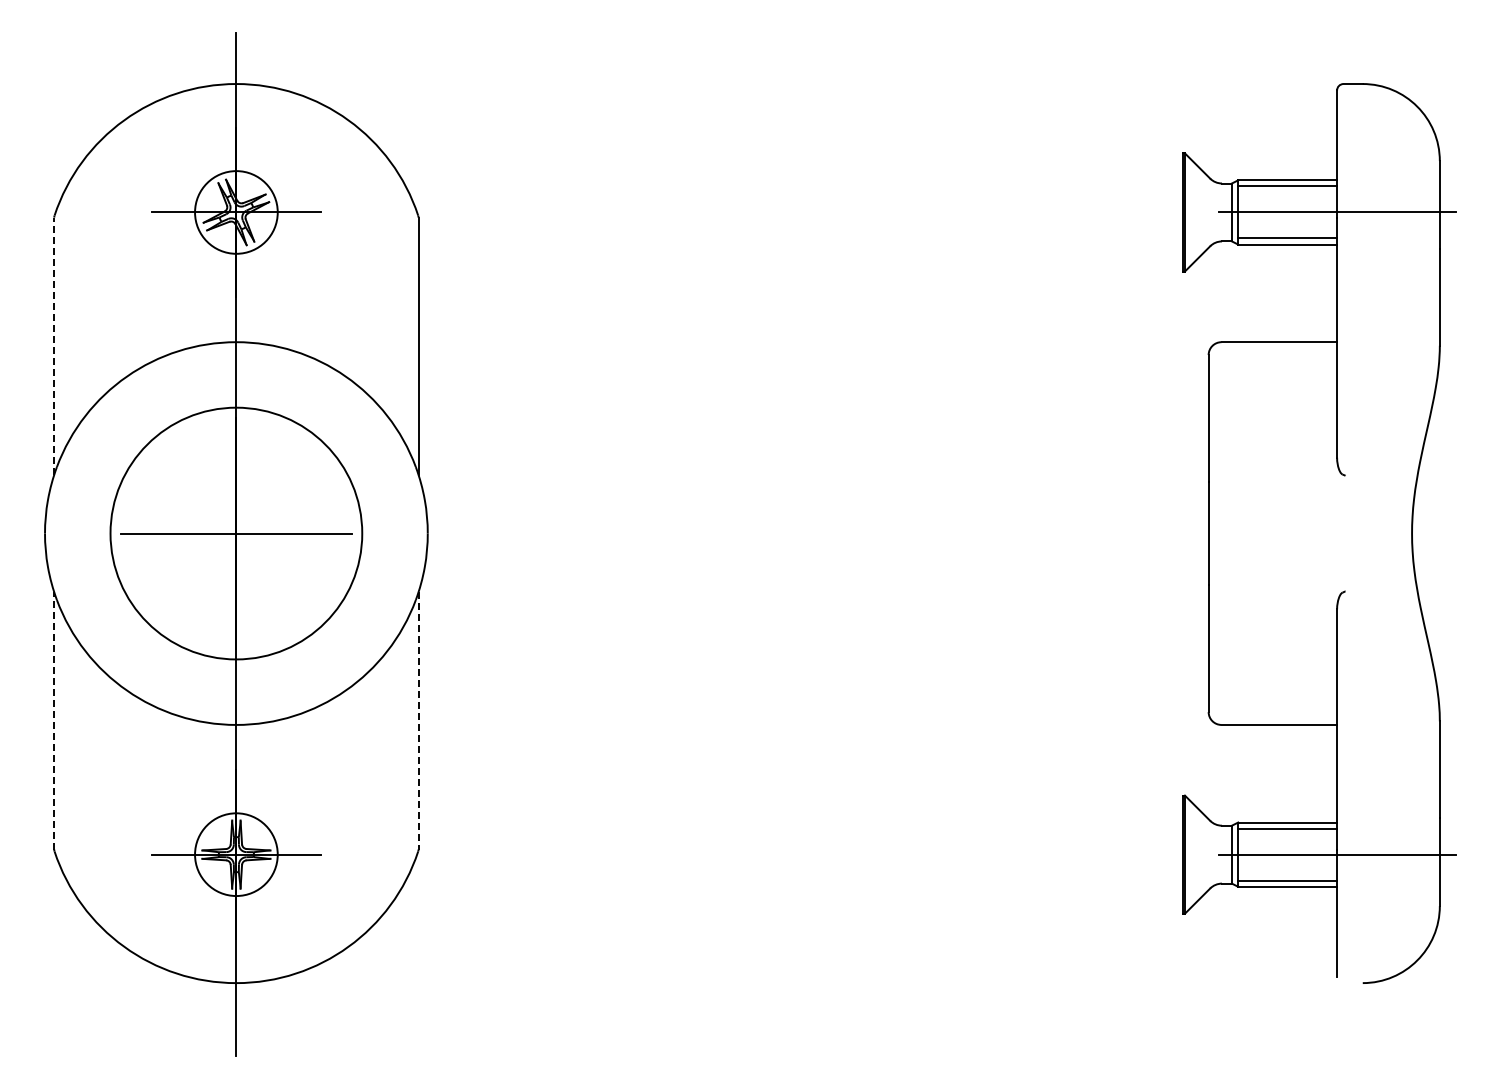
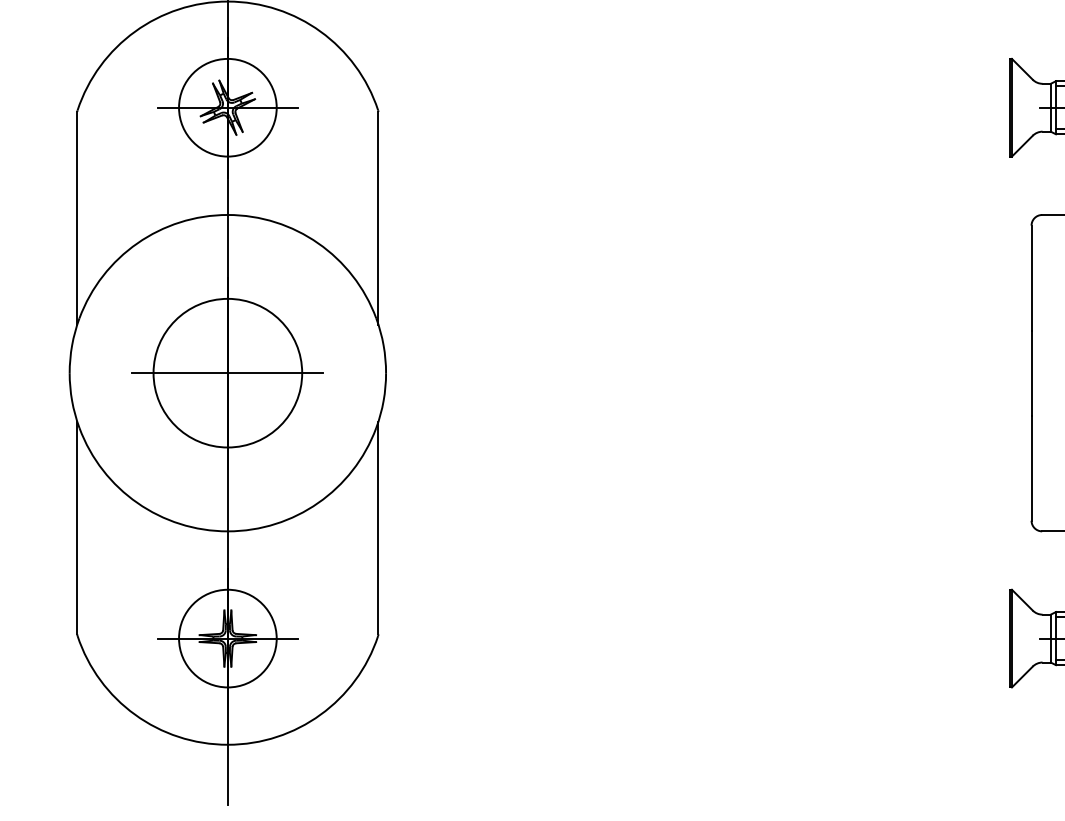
circle: (236, 212) -> (227, 107), size x1.43
line: (54, 346) -> (77, 218), dashed -> solid
circle: (236, 533) -> (227, 373), size x0.71
line: (54, 720) -> (77, 527), dashed -> solid
line: (418, 720) -> (378, 527), dashed -> solid
circle: (236, 854) -> (227, 638), size x1.43

